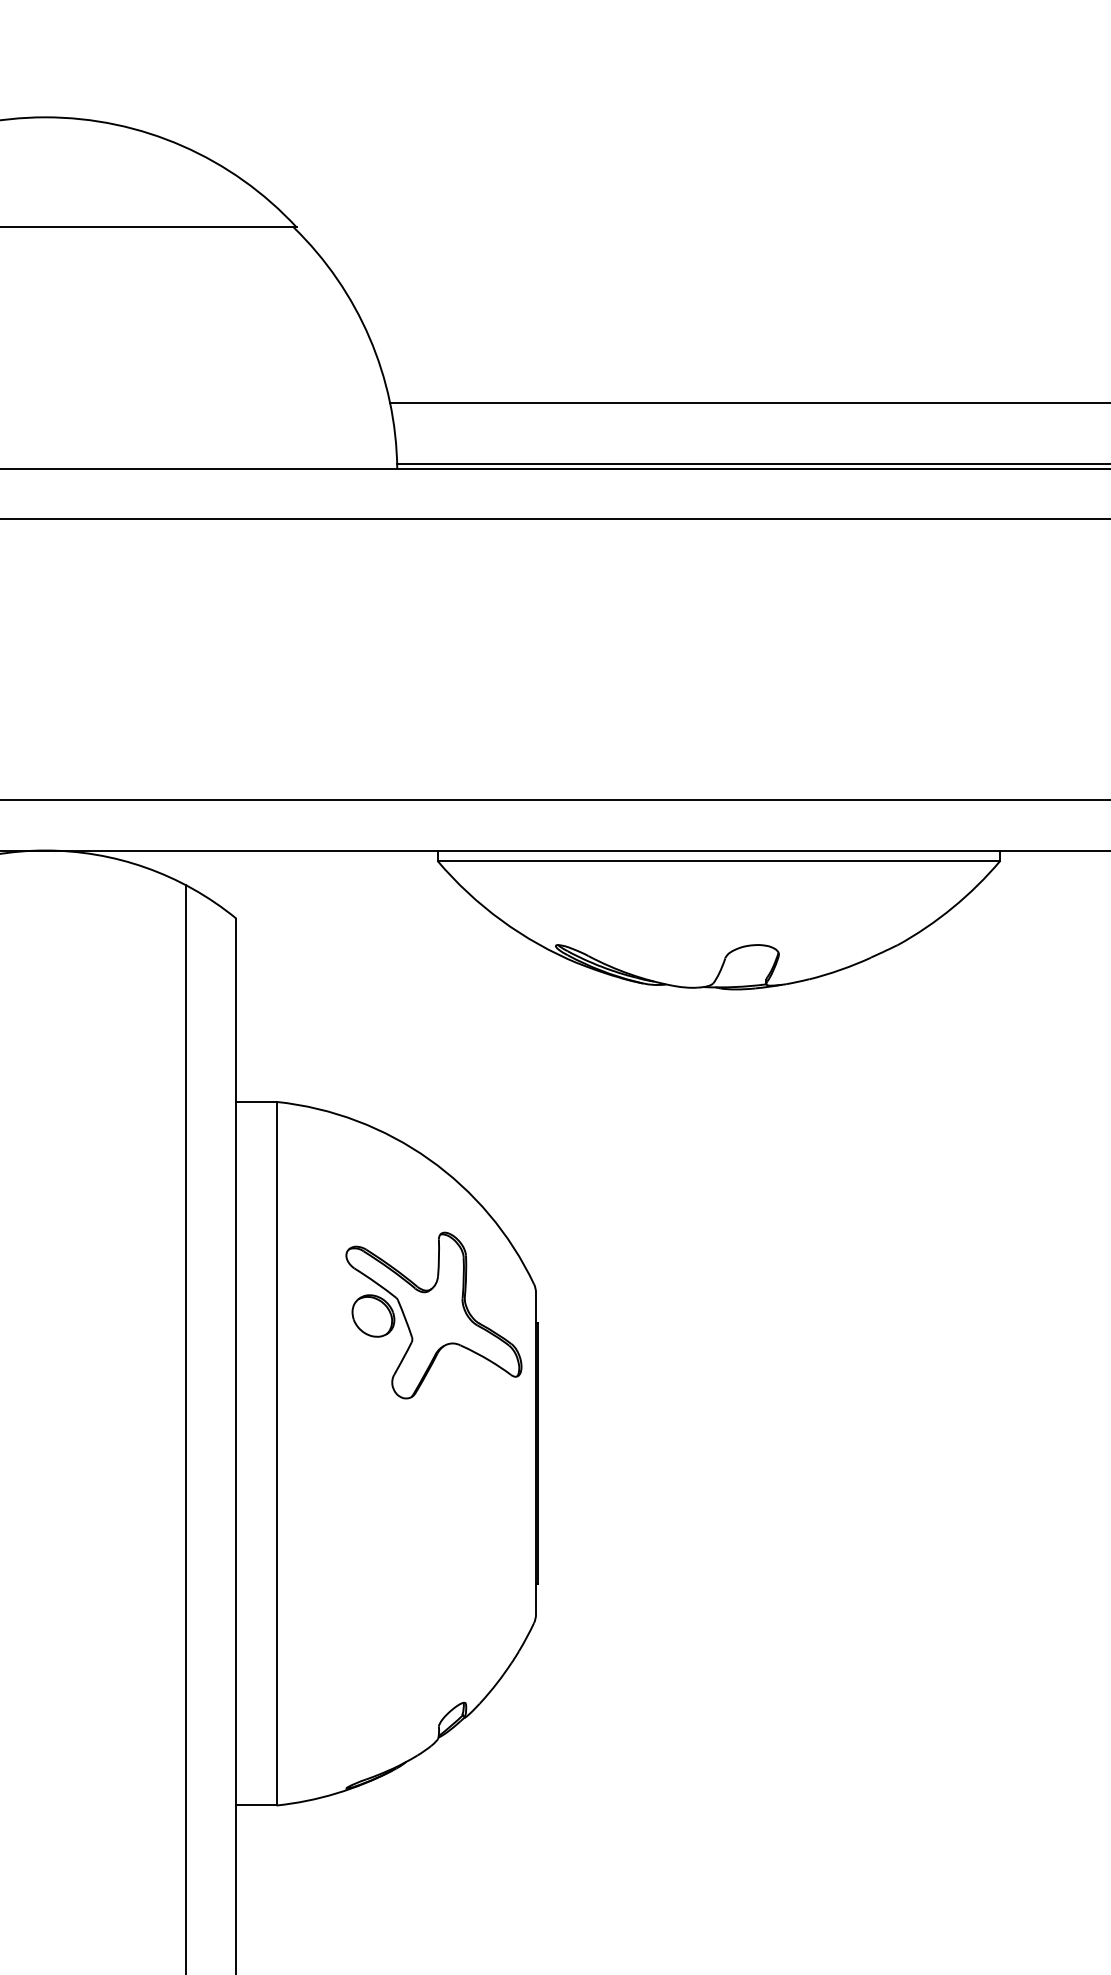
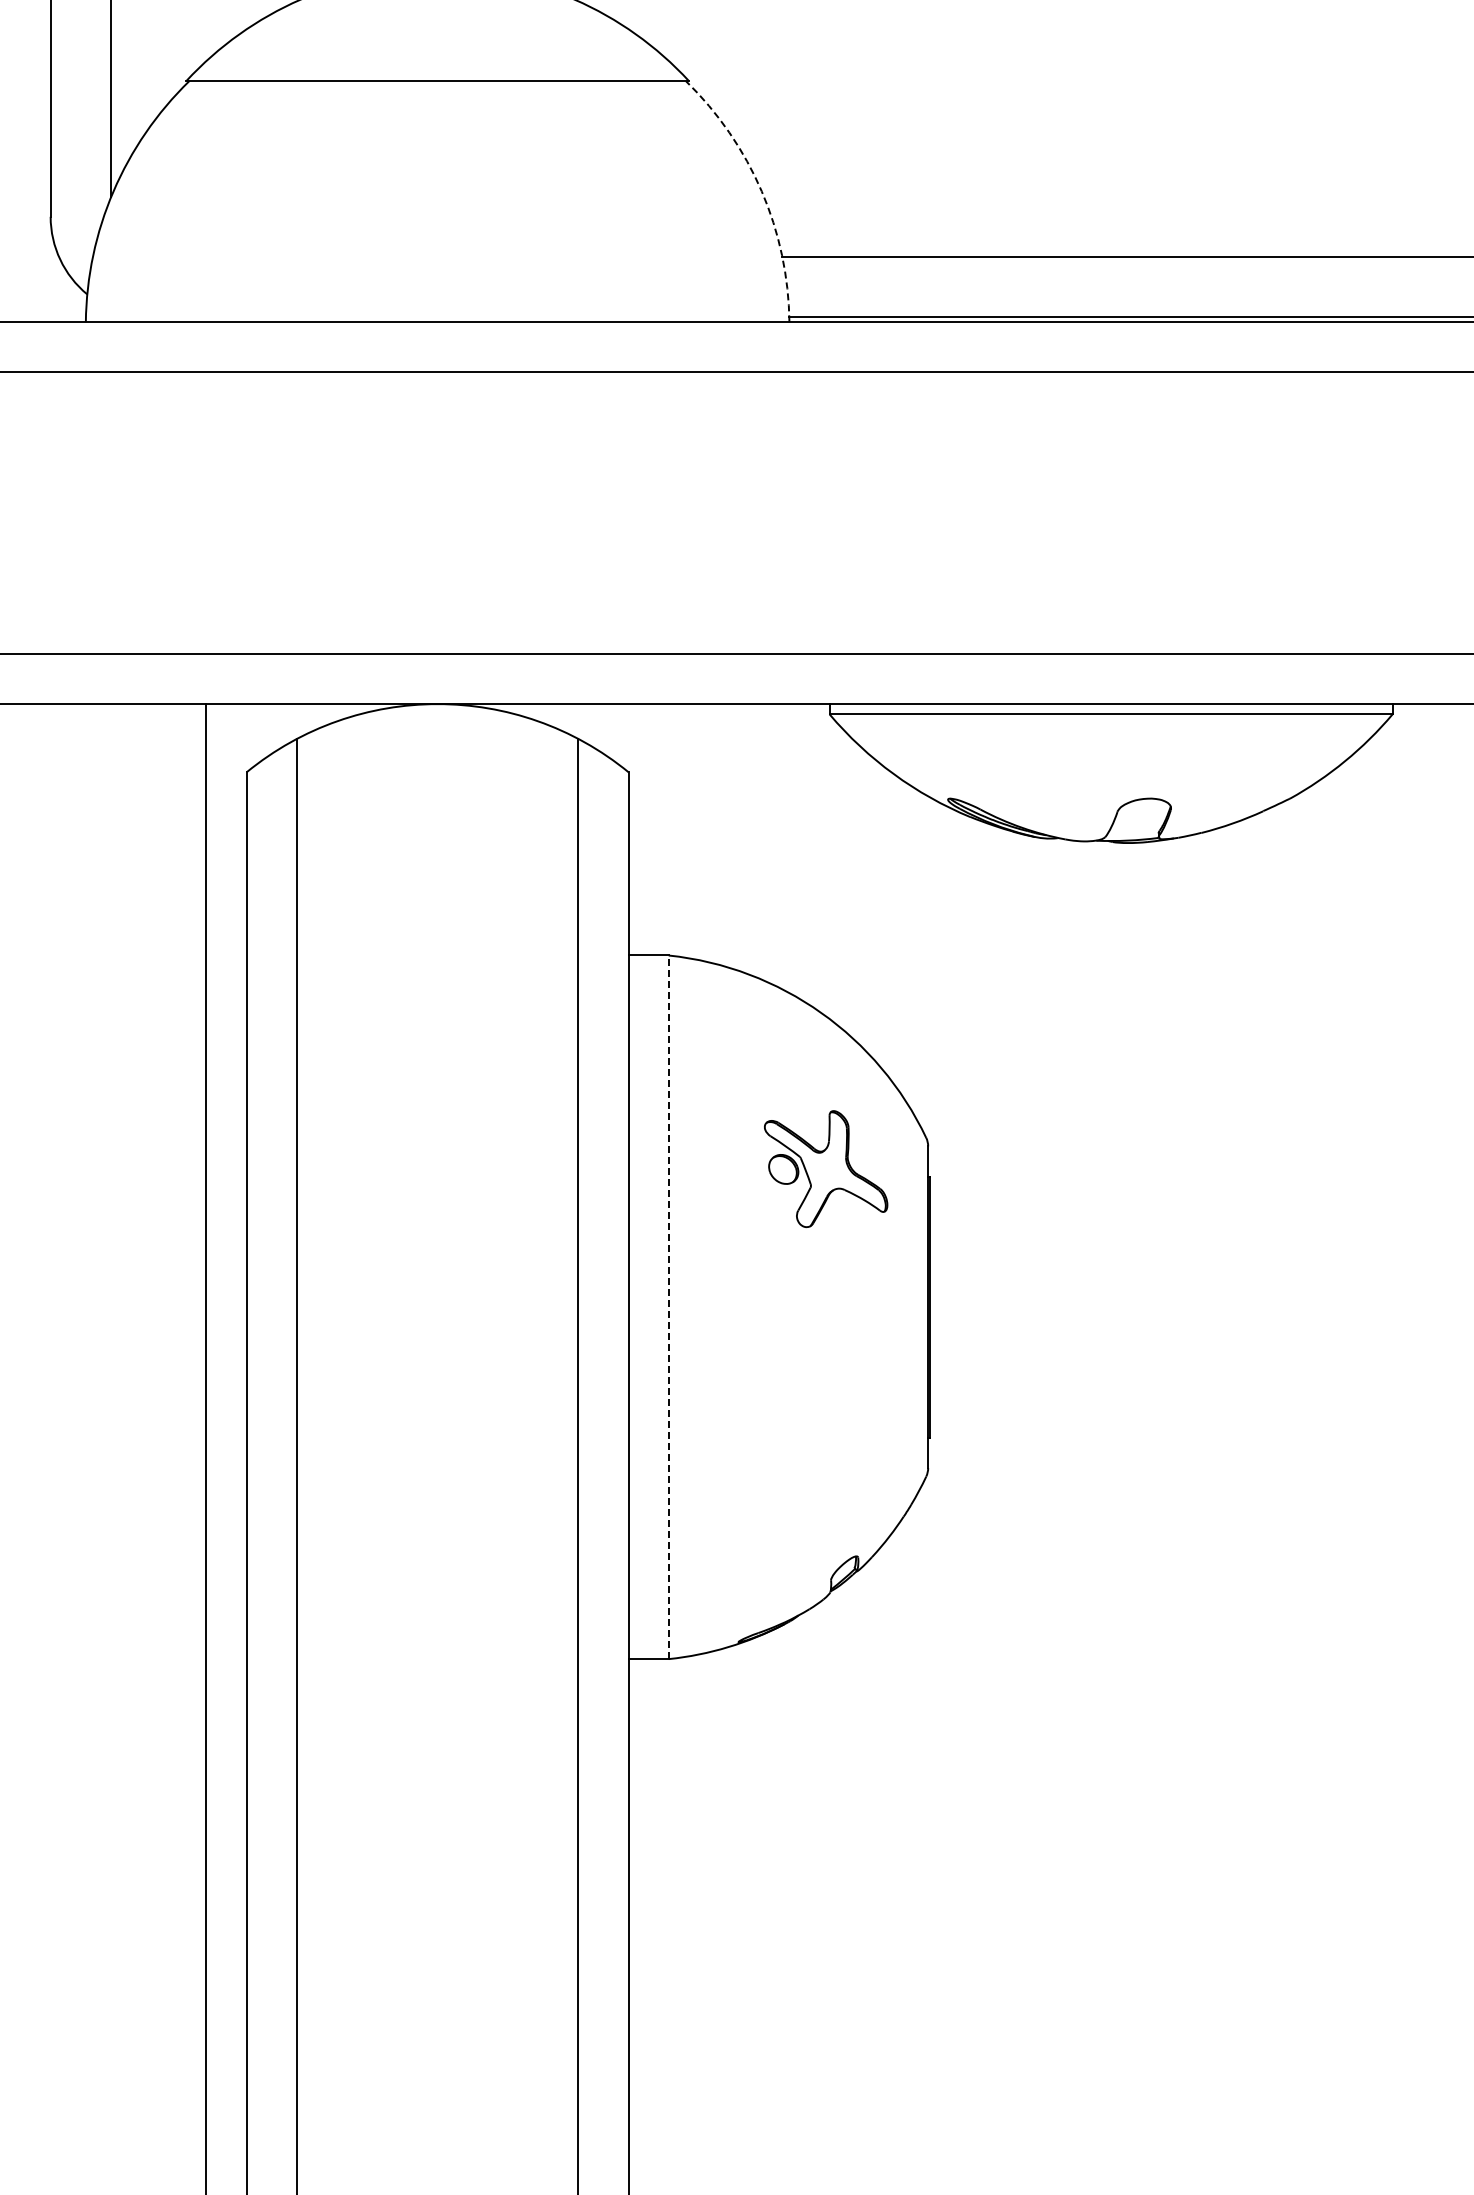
arc: (369, 337) -> (761, 191), solid -> dashed
part: (433, 1314) -> (825, 1168), size x0.7
line: (276, 1453) -> (668, 1307), solid -> dashed

